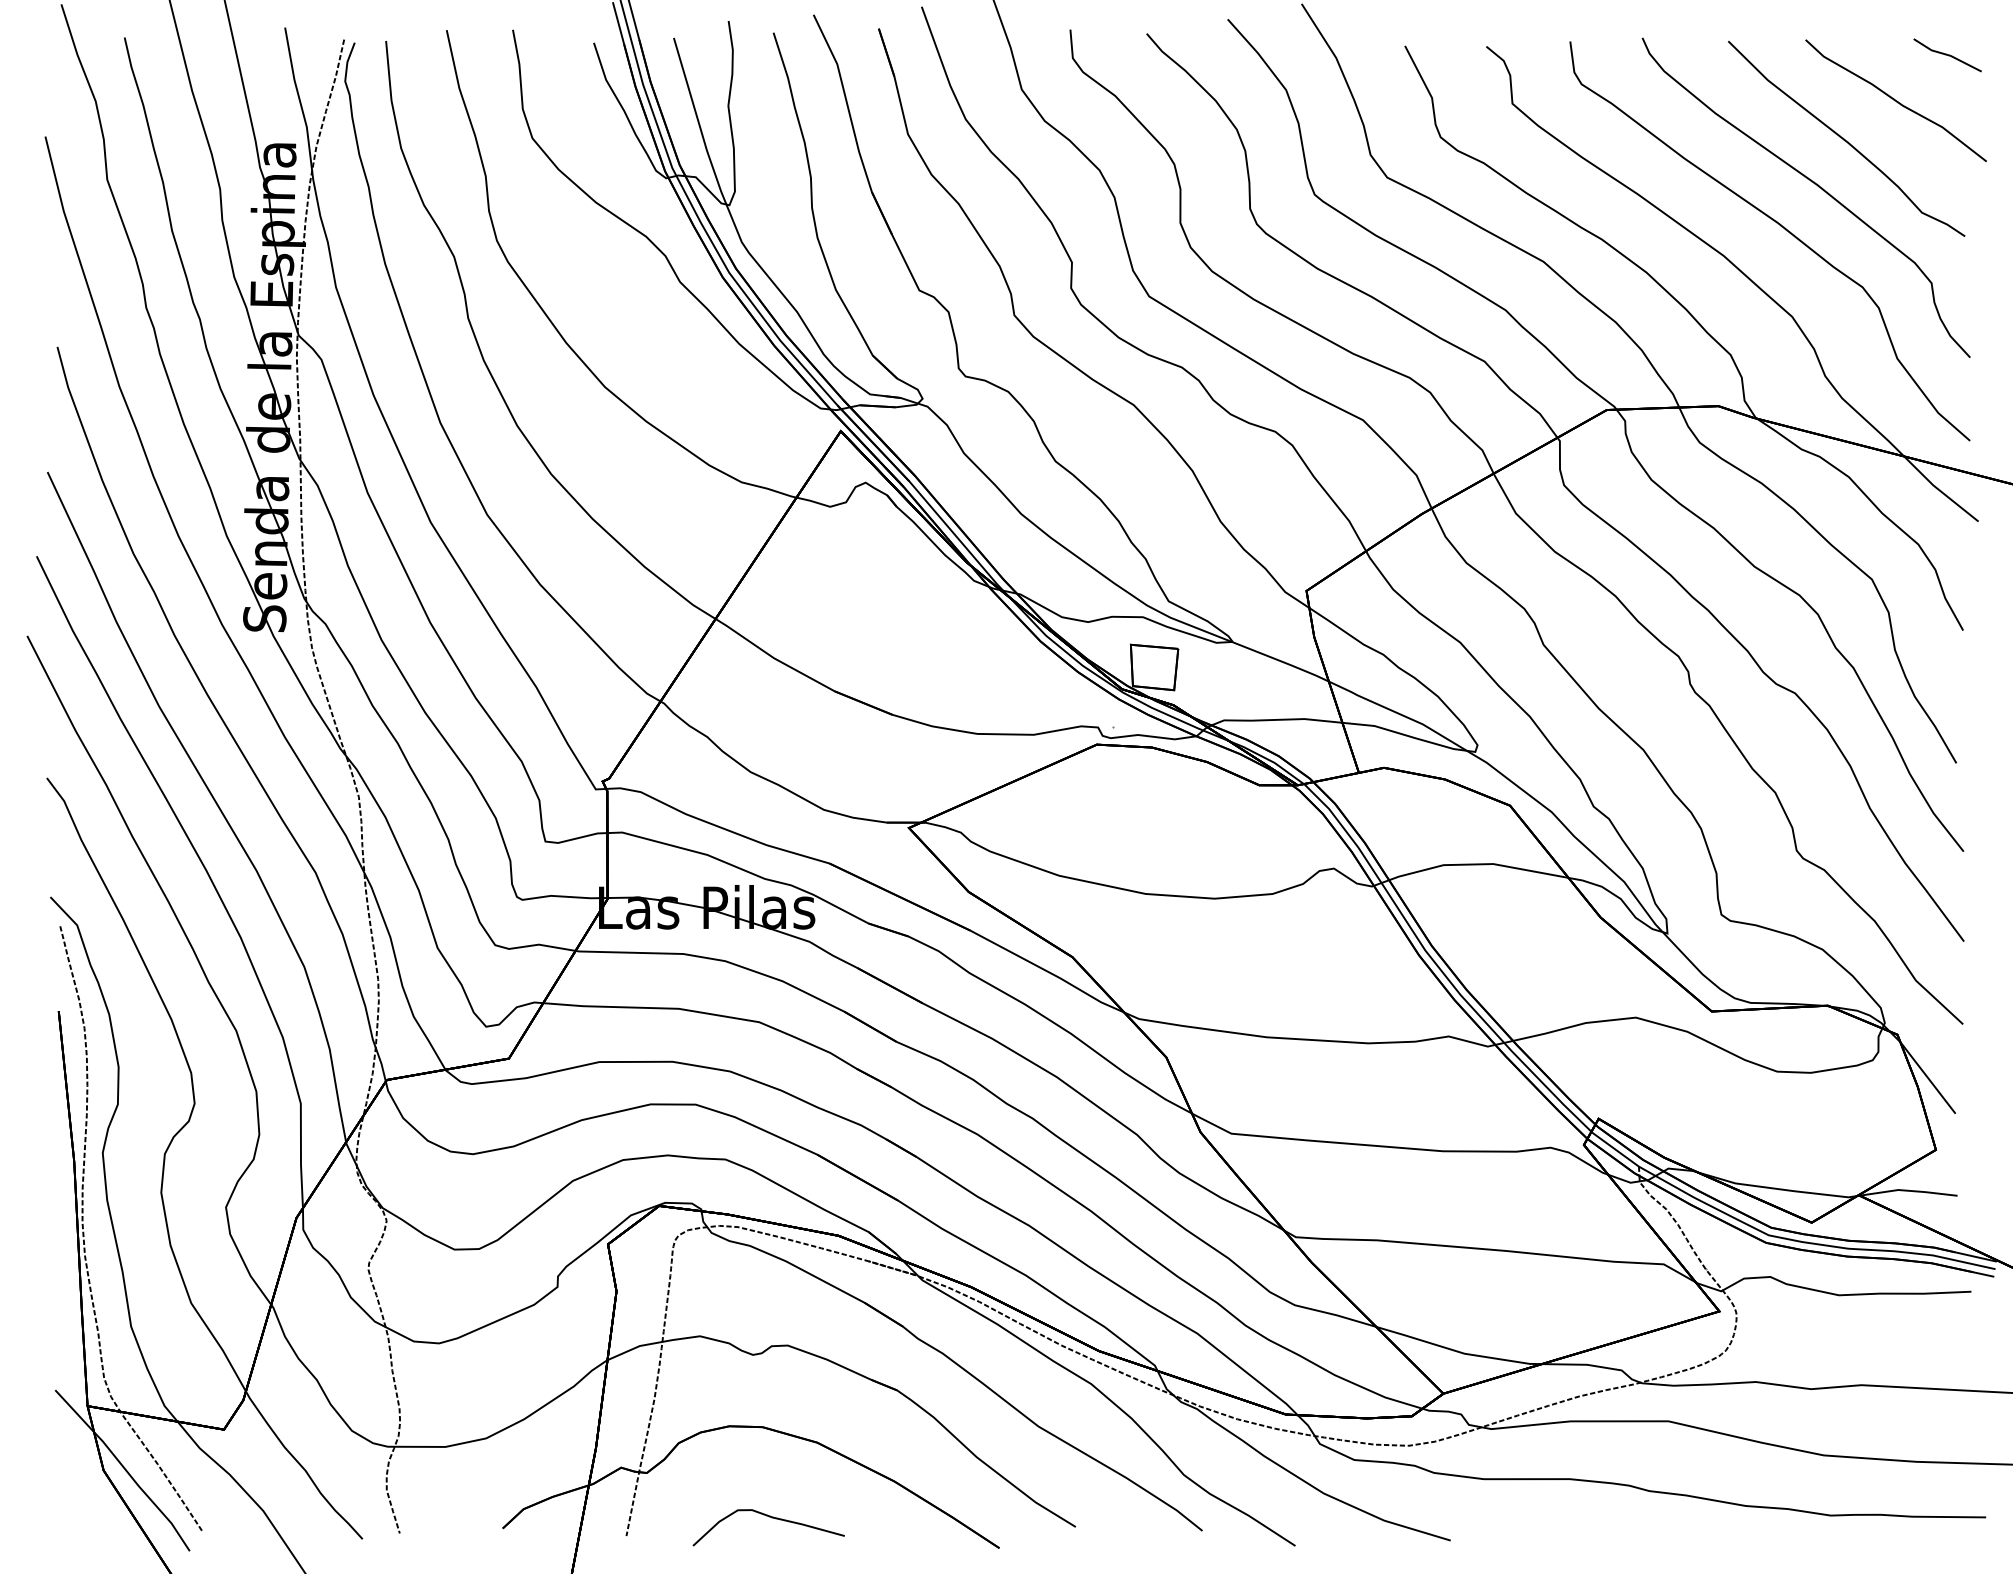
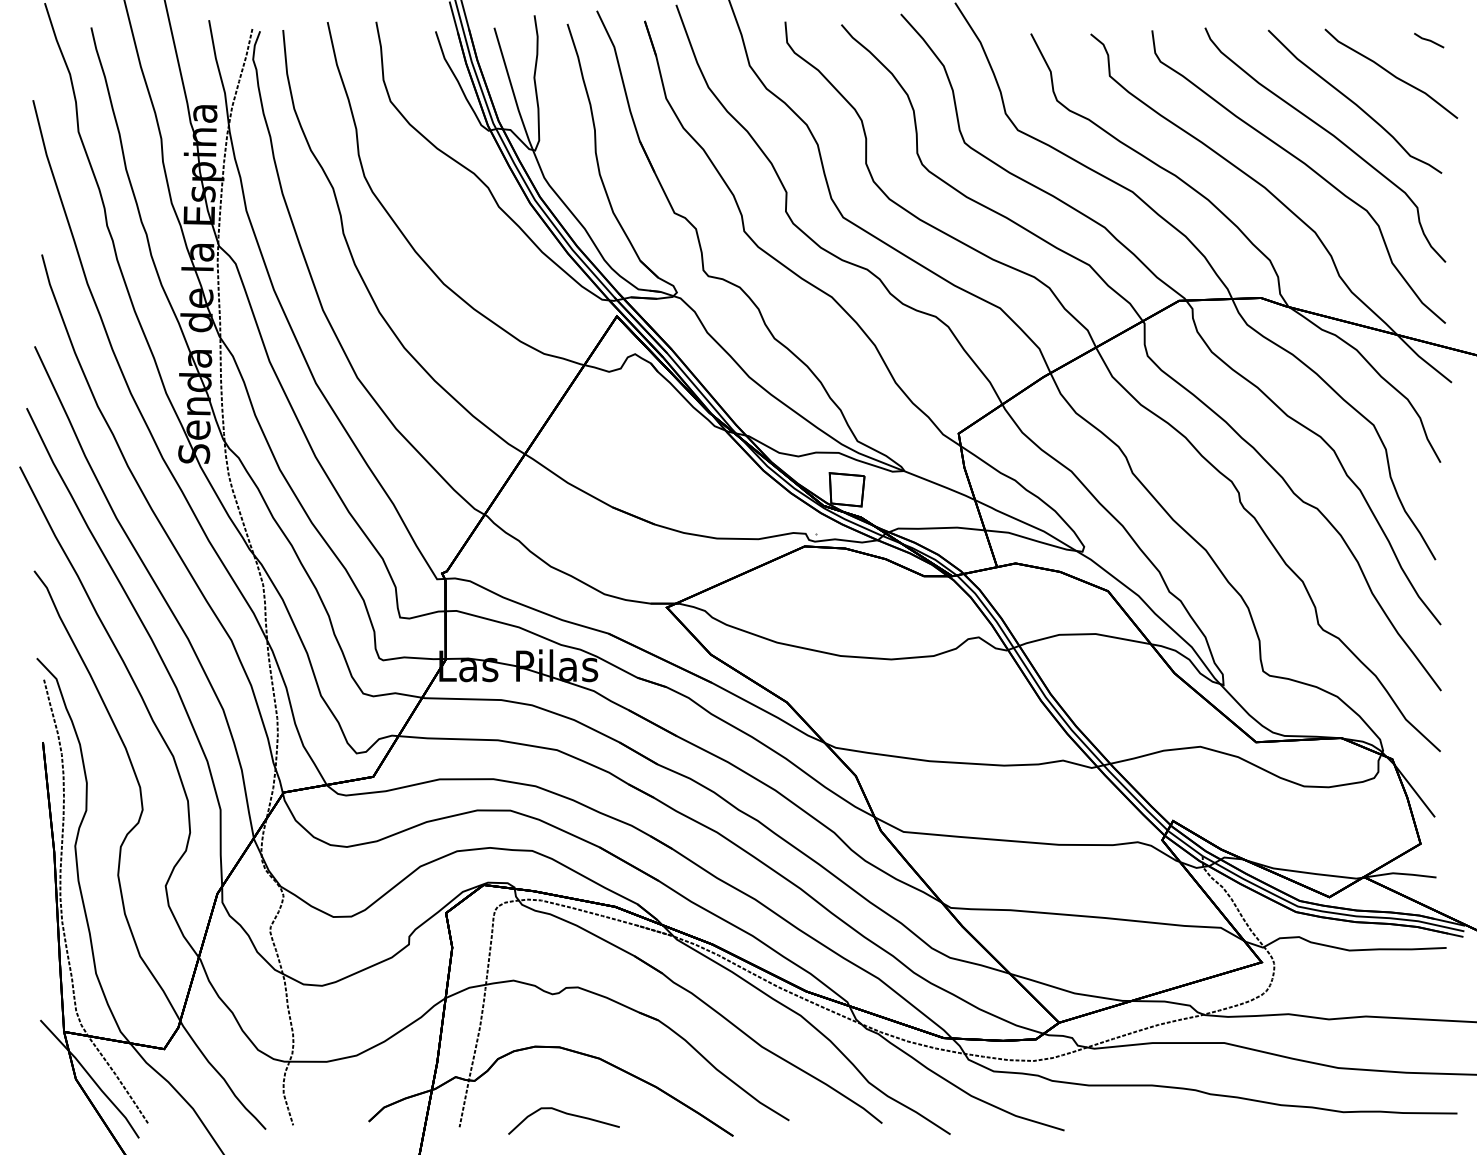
part: (1947, 55) -> (1429, 40), size x0.6

